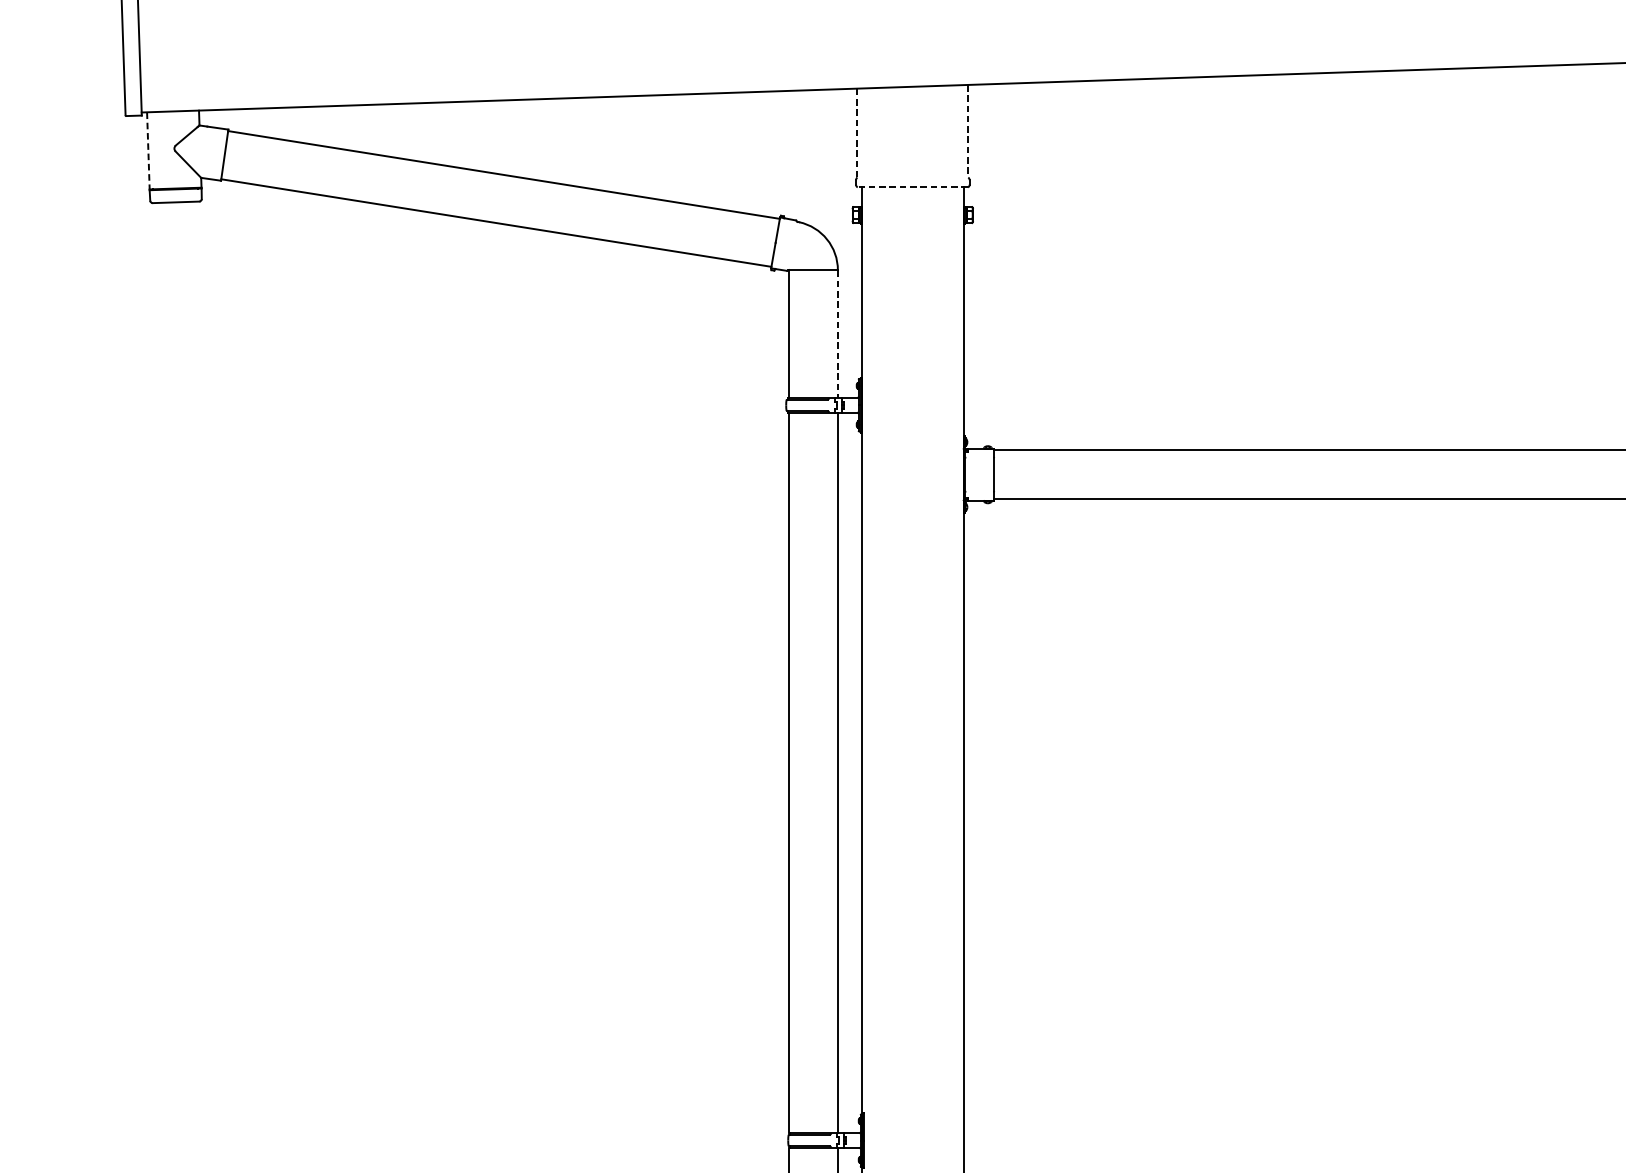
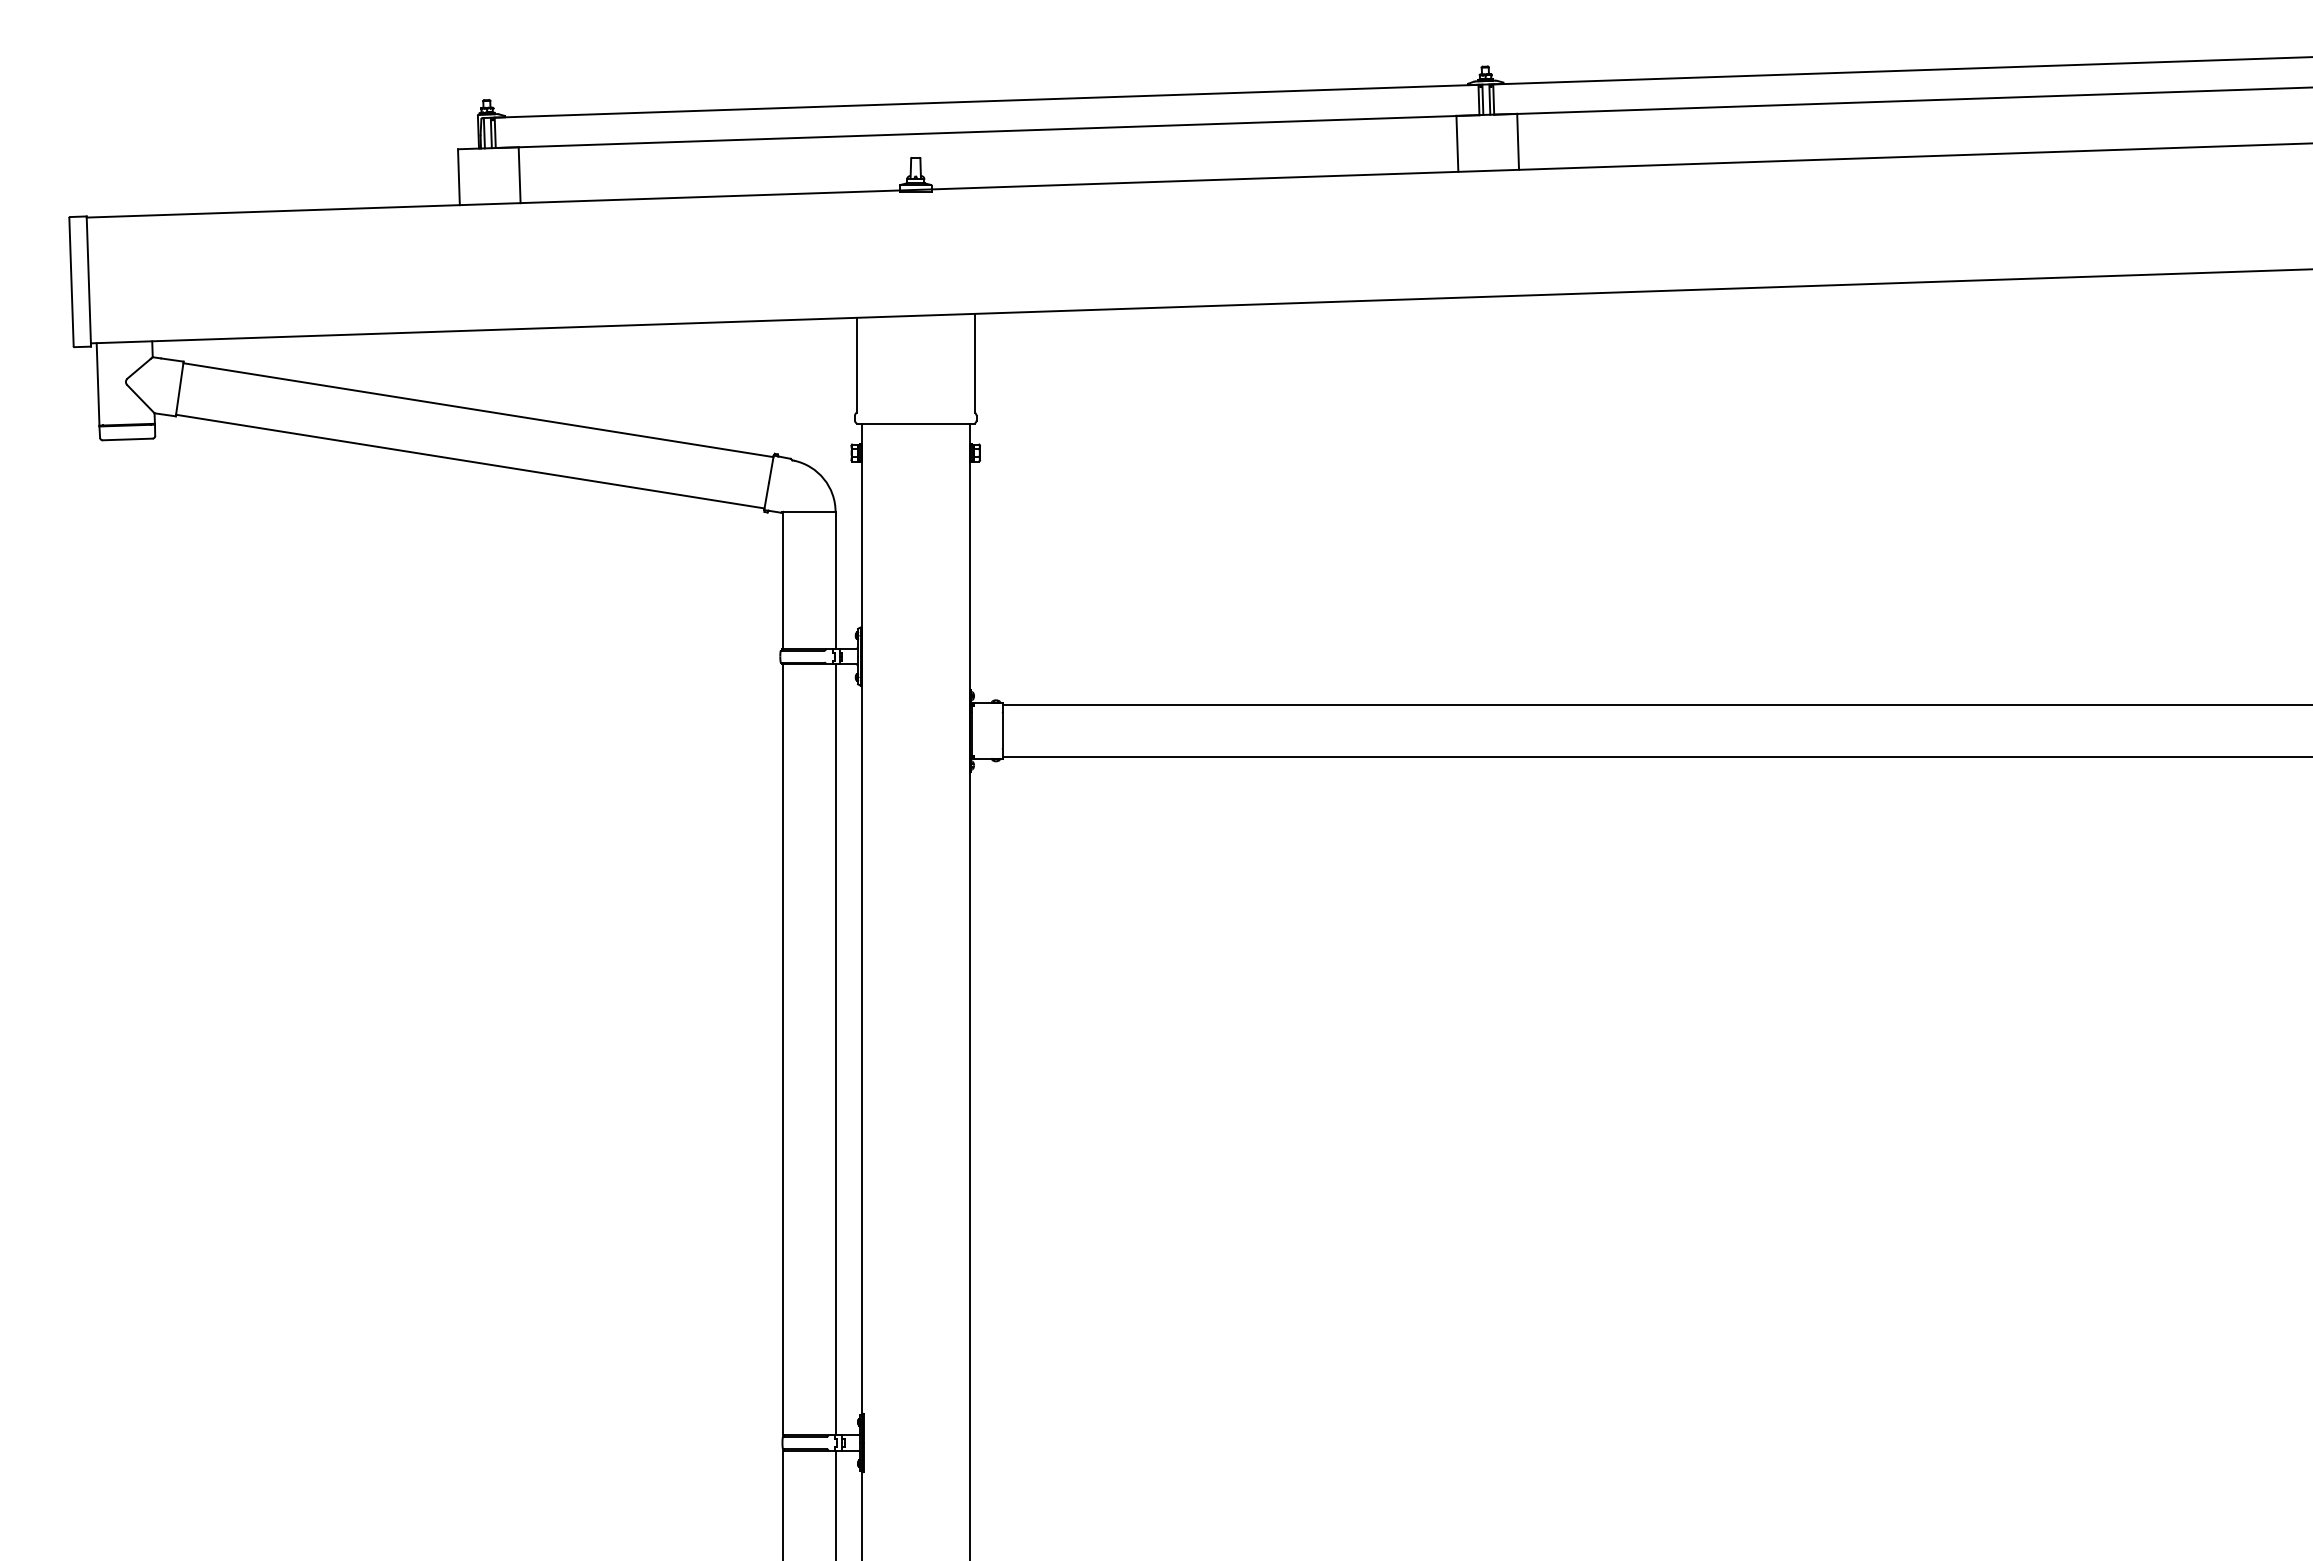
line: (968, 131) -> (975, 363), dashed -> solid
line: (857, 133) -> (856, 365), dashed -> solid
line: (148, 150) -> (98, 384), dashed -> solid
line: (912, 187) -> (915, 423), dashed -> solid
line: (837, 335) -> (835, 581), dashed -> solid

